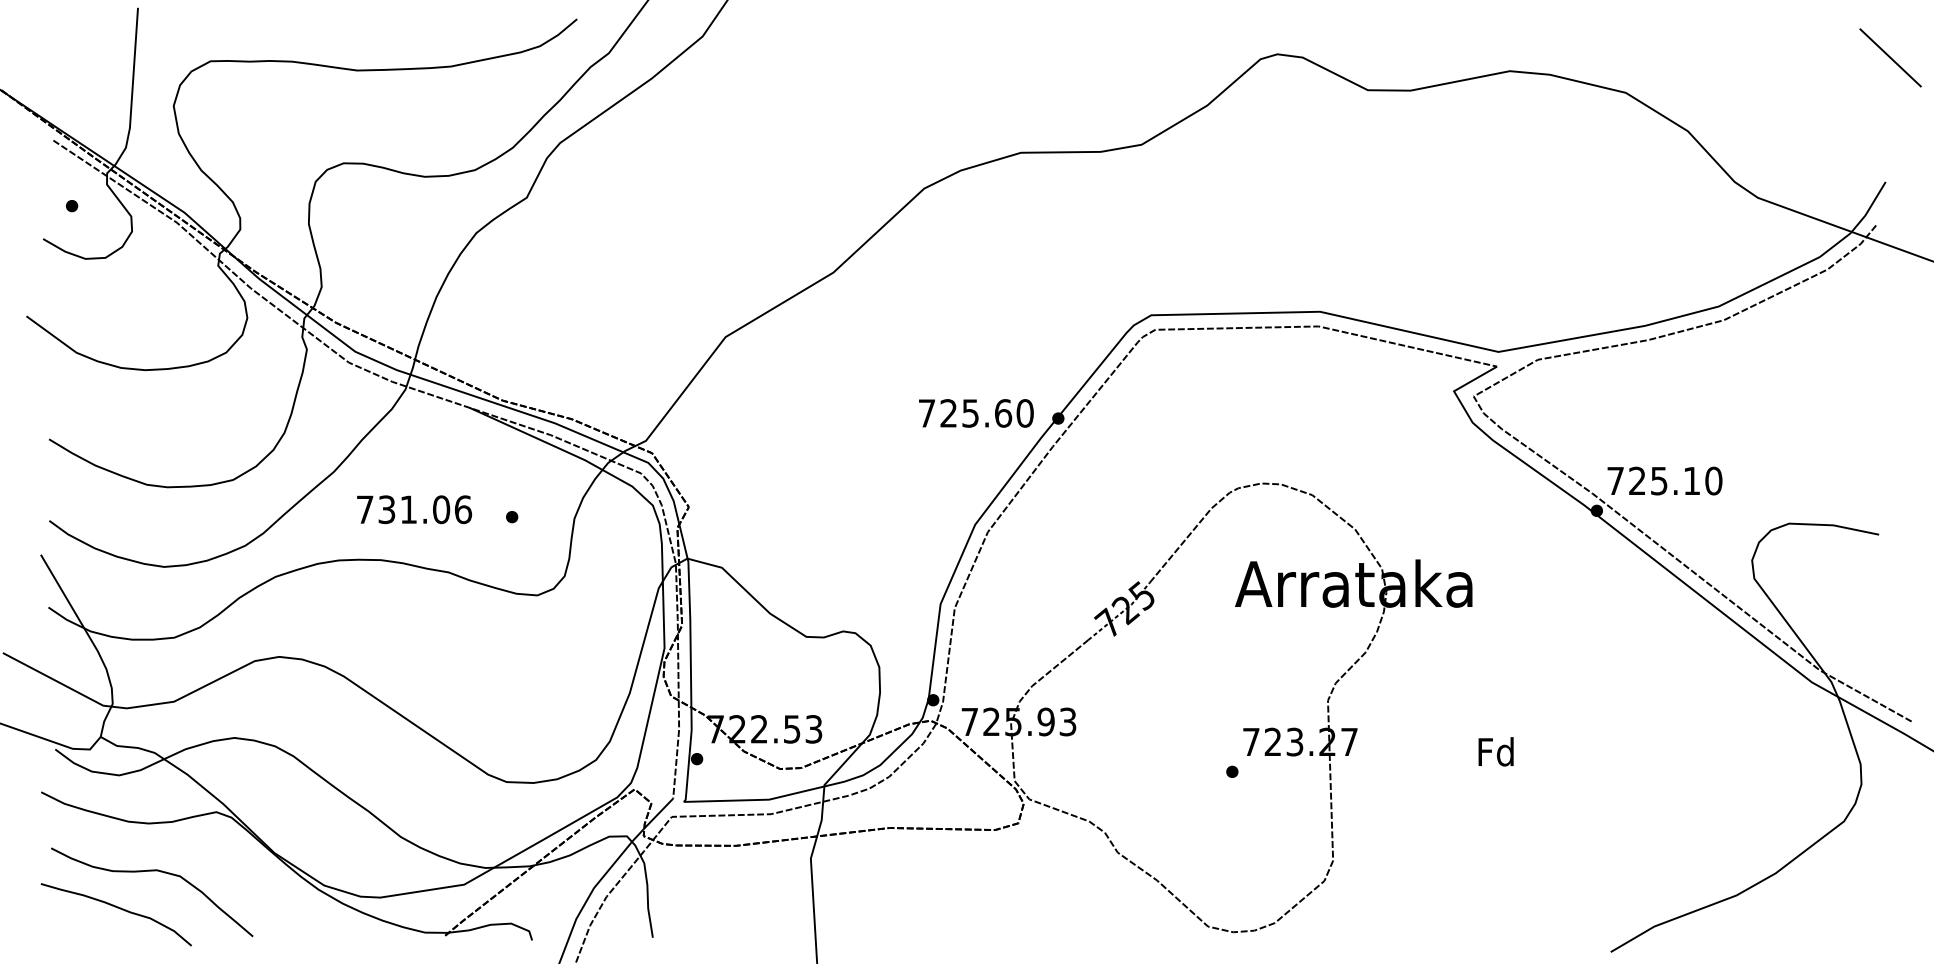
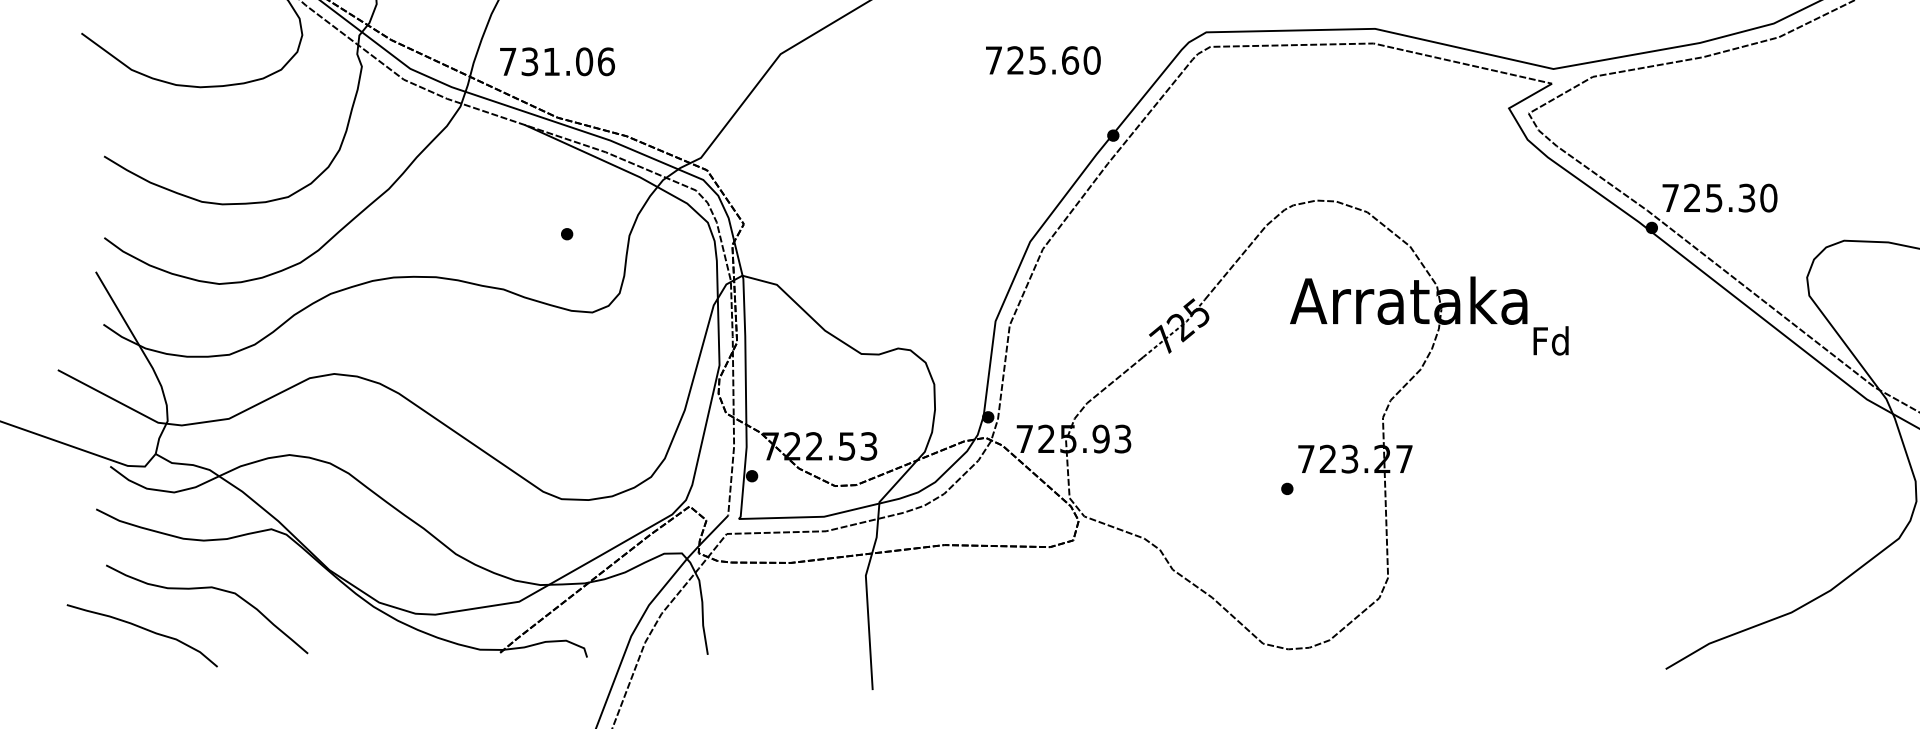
text: (976, 413) -> (1043, 60), moved
text: (1691, 480) -> (1746, 197), 725.10 -> 725.30
text: (414, 509) -> (557, 61), moved
text: (1495, 751) -> (1550, 340), moved
curve: (117, 908) -> (143, 629), moved

